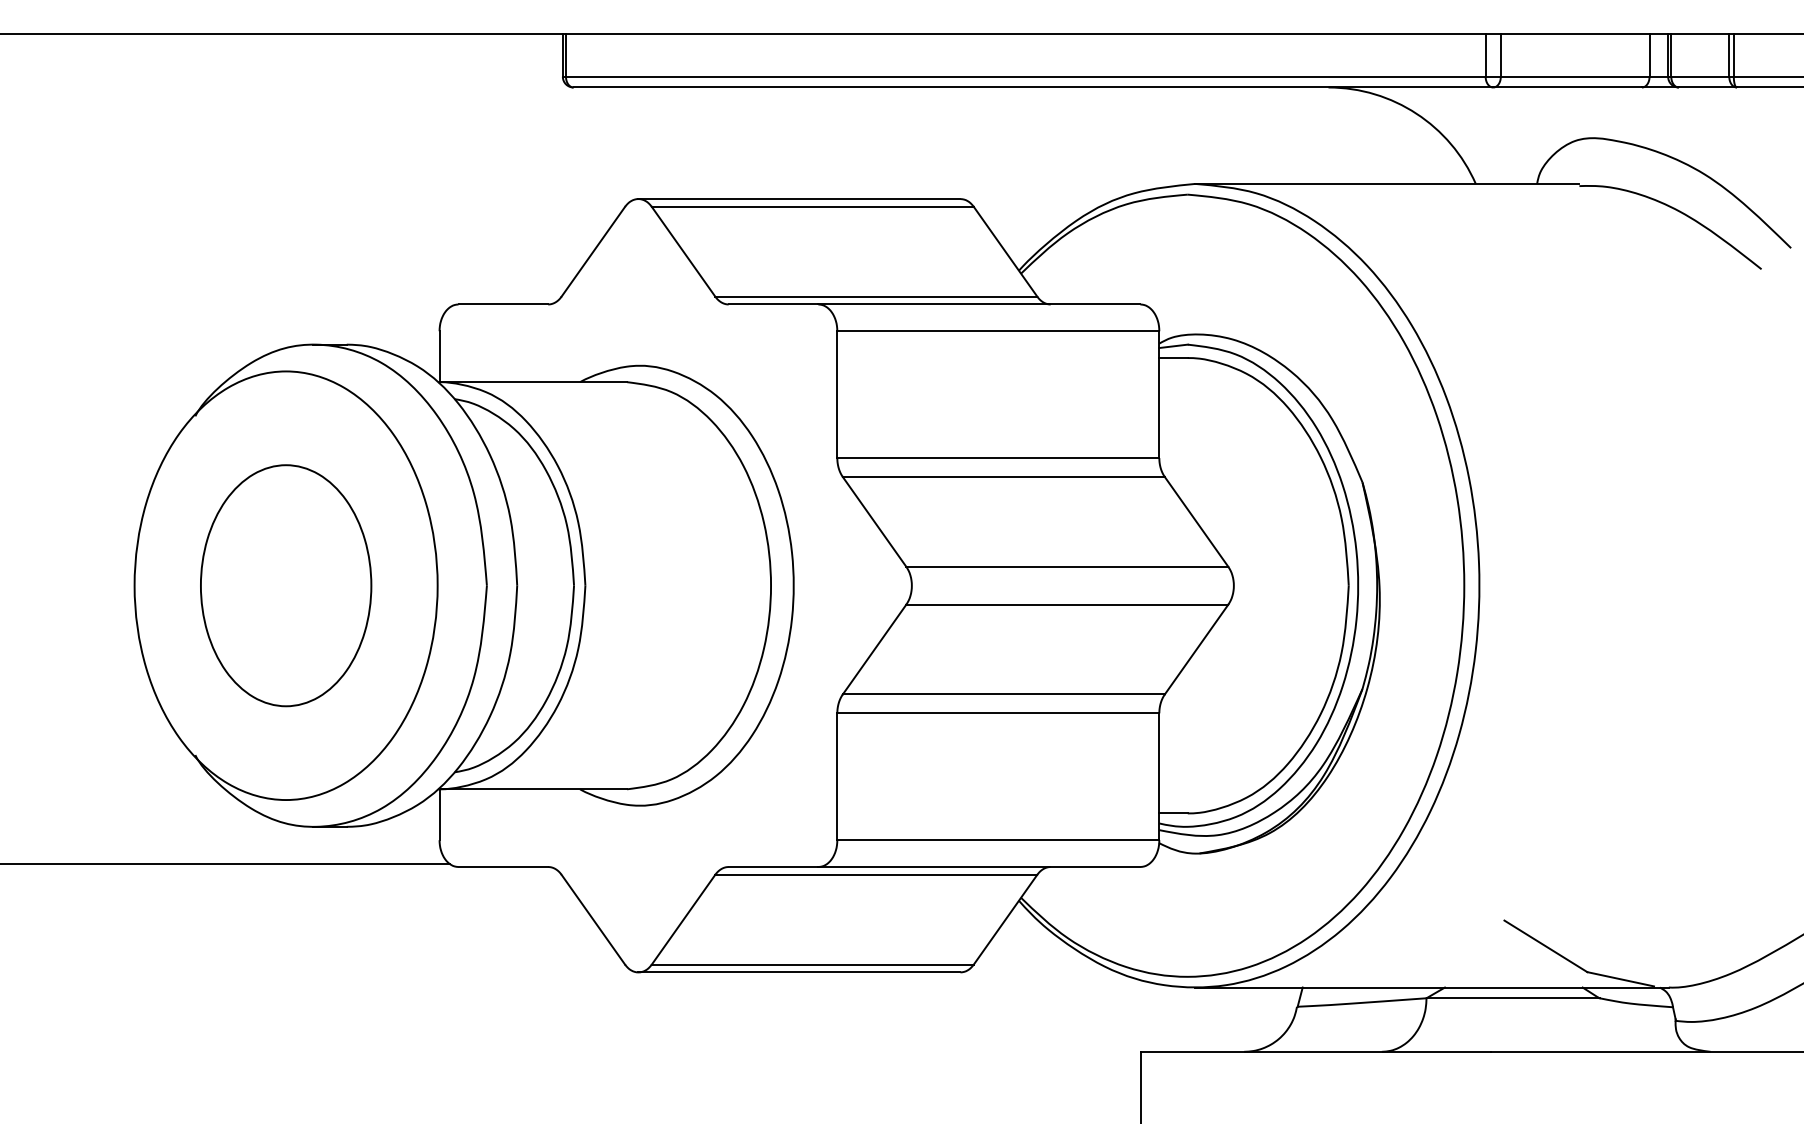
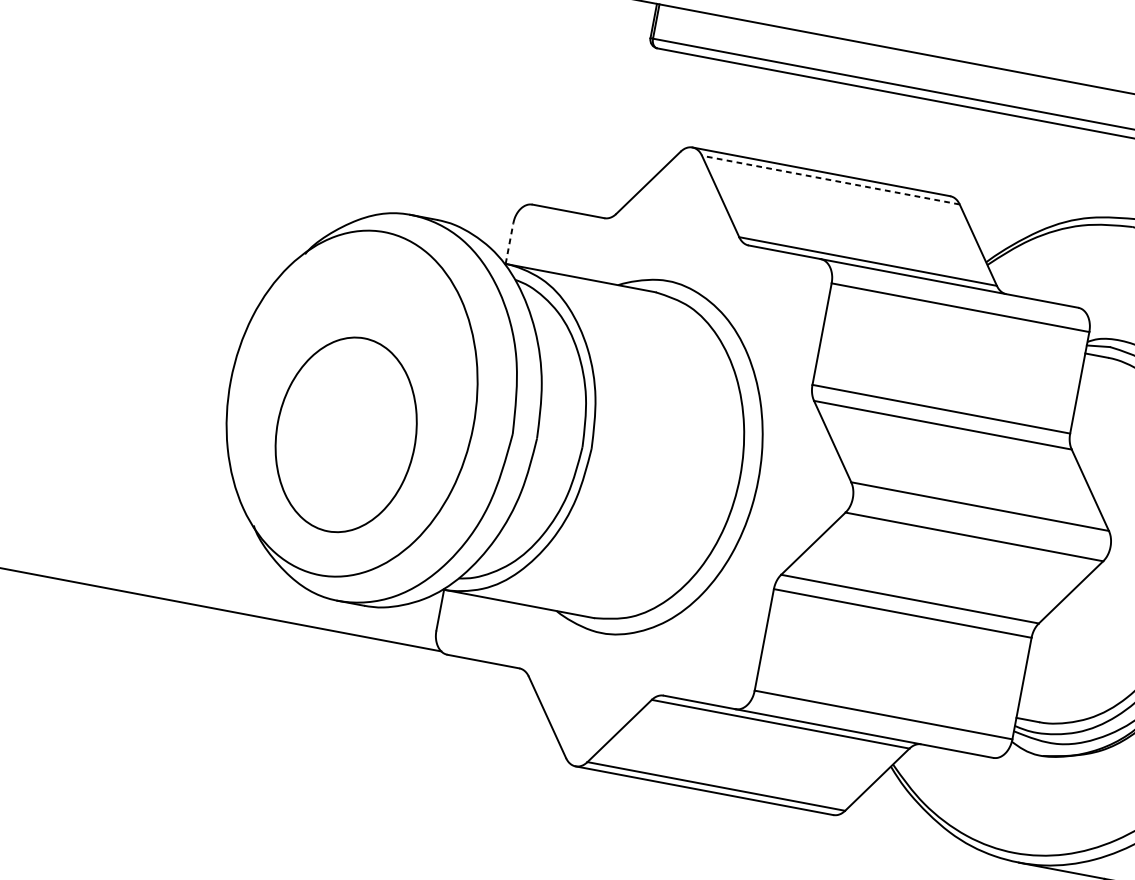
line: (812, 206) -> (830, 179), solid -> dashed
line: (439, 356) -> (509, 243), solid -> dashed
part: (286, 585) -> (346, 434), moved

